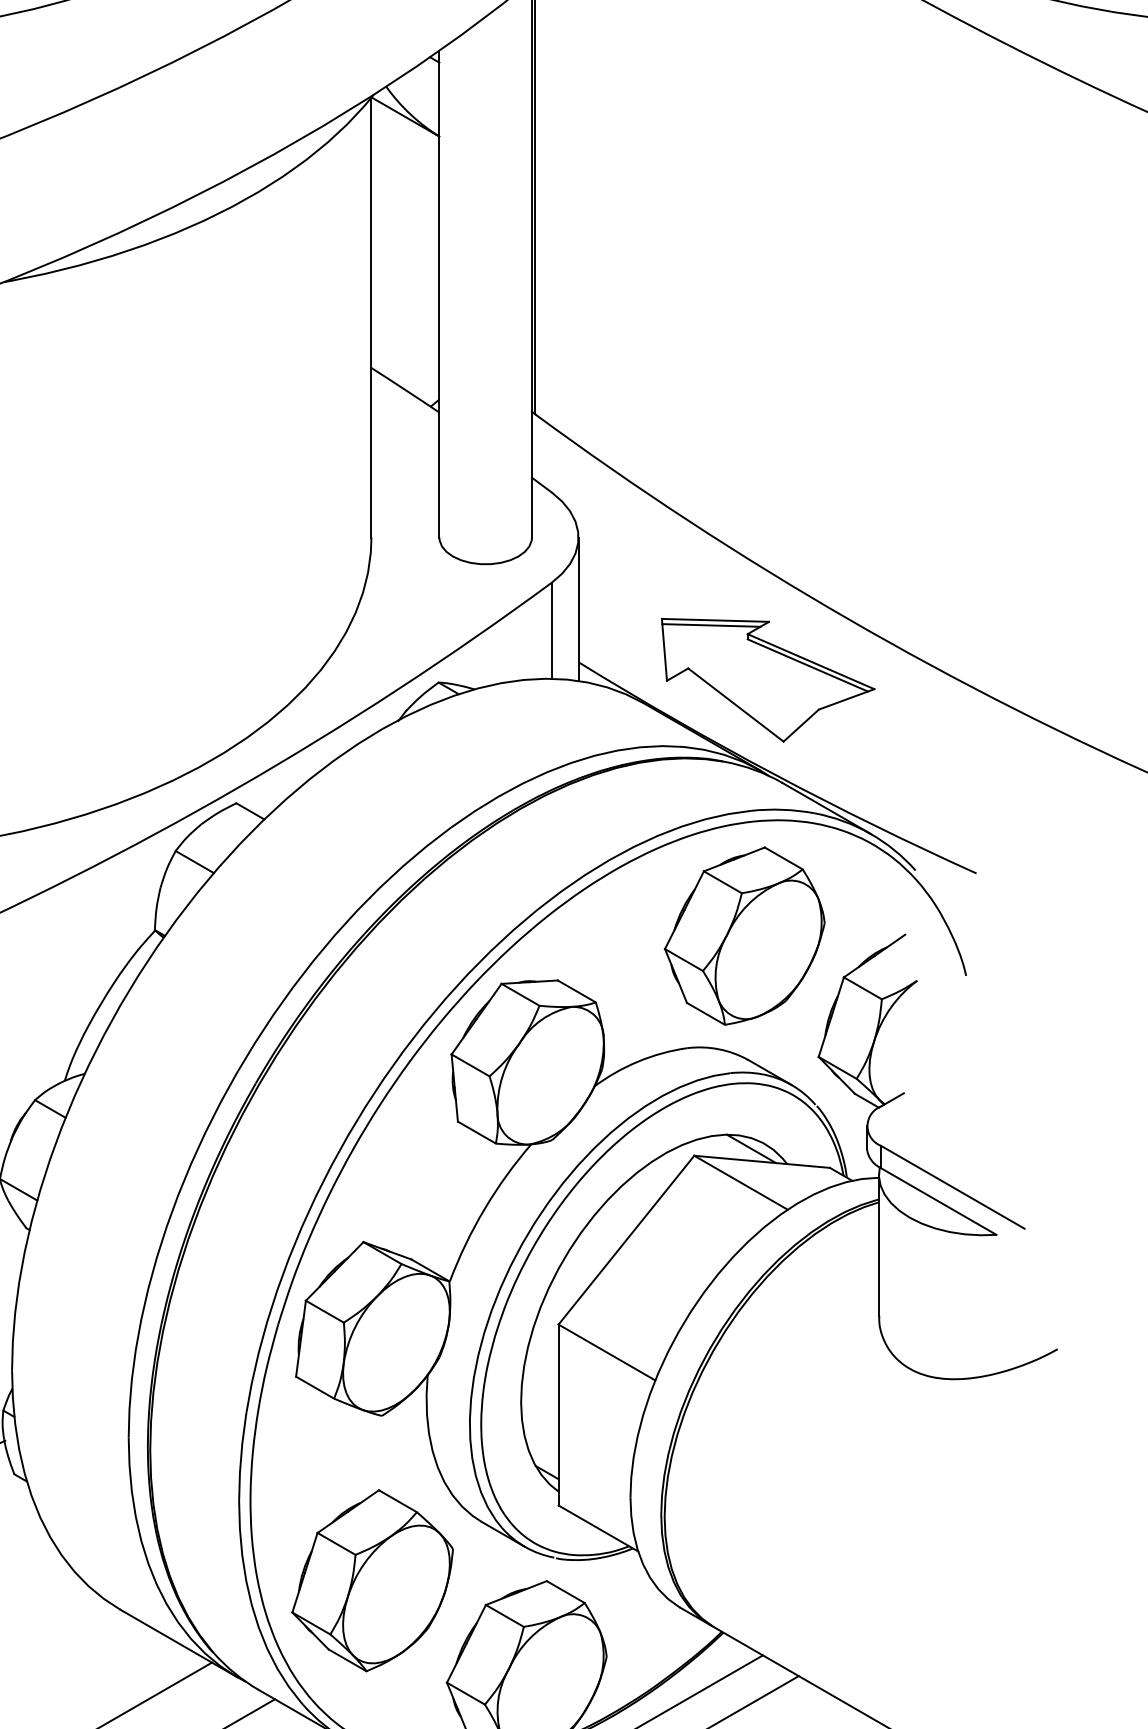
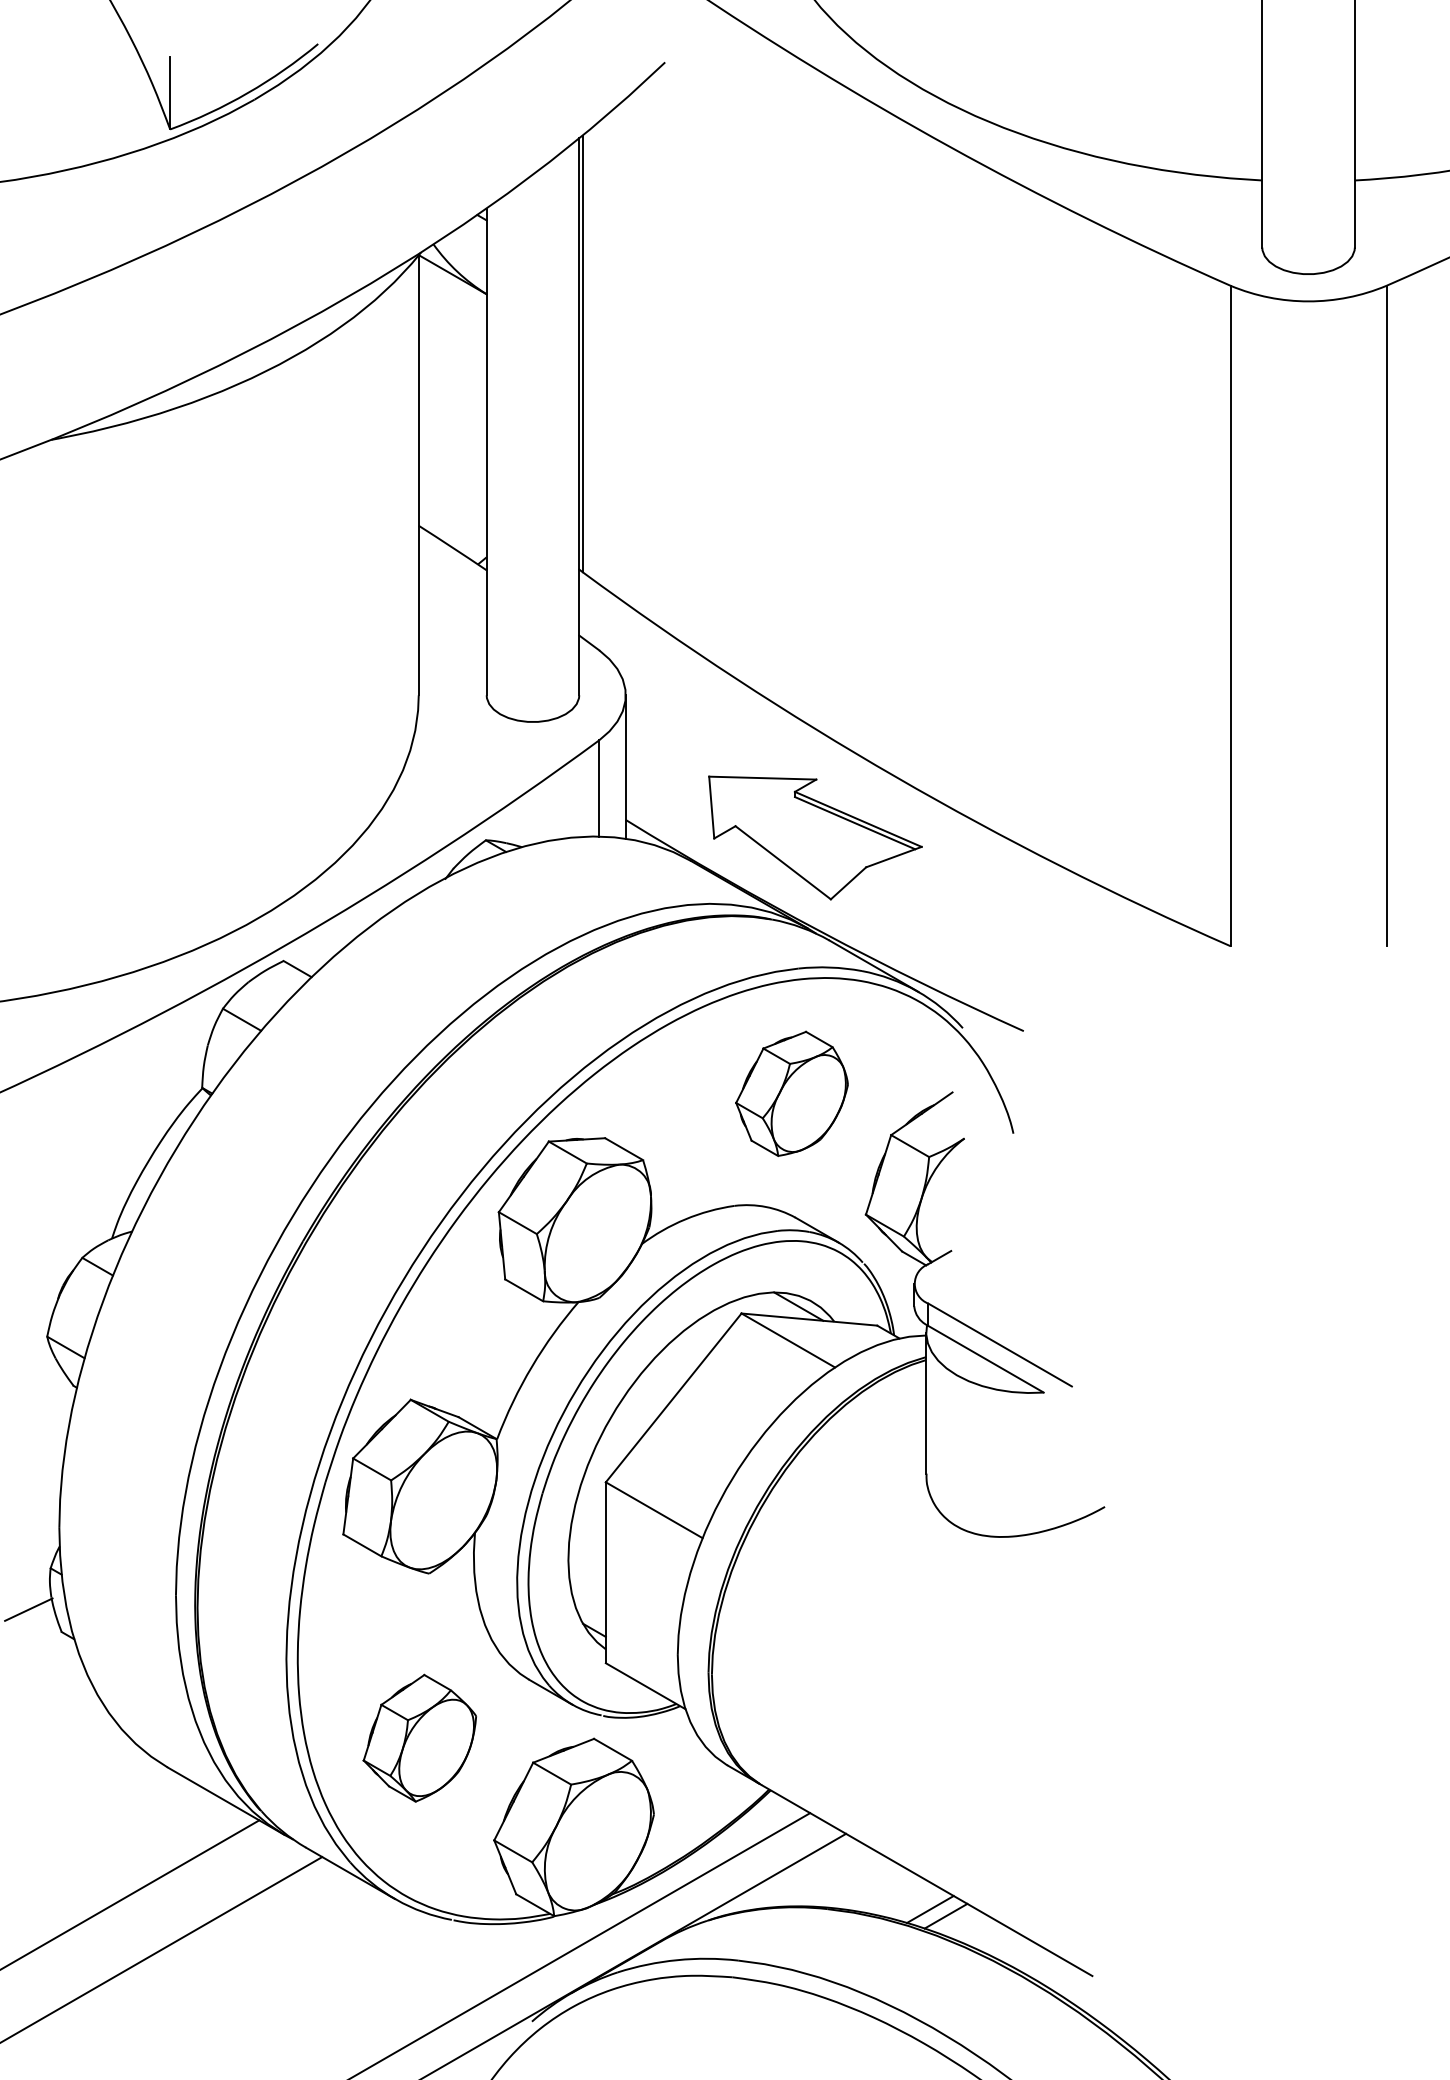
line: (711, 624) -> (758, 782), removed
part: (744, 935) -> (791, 1093), size x0.7
part: (372, 1579) -> (419, 1737), size x0.7

